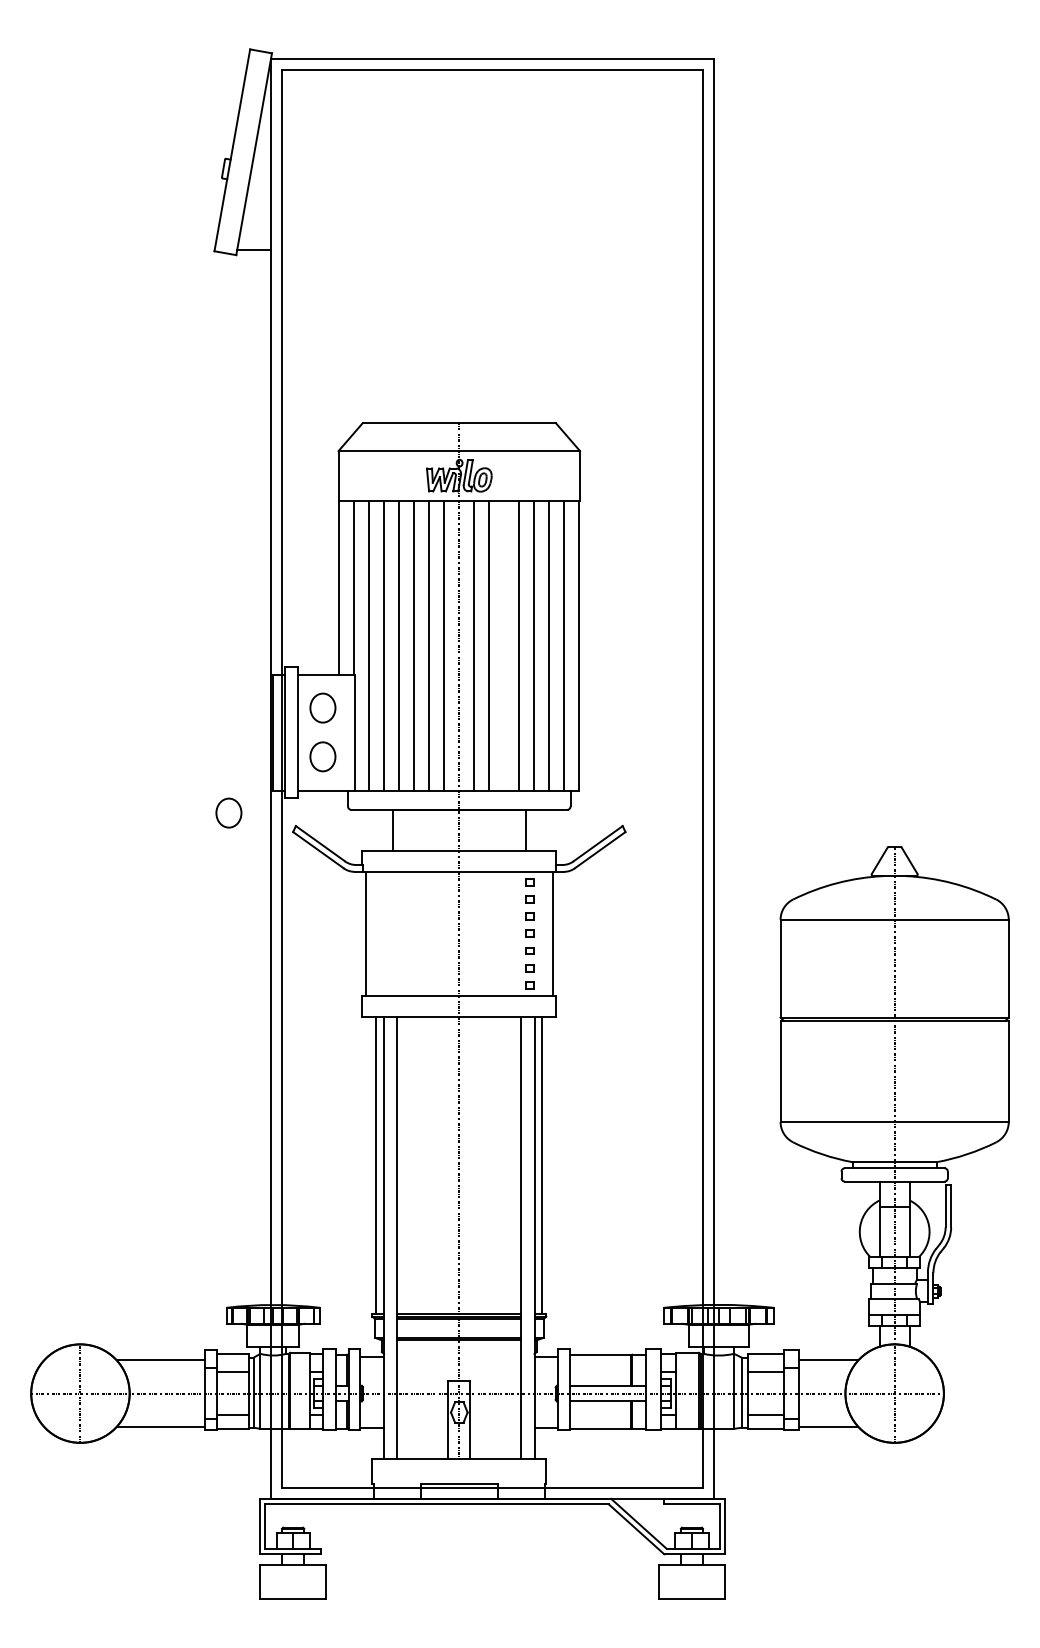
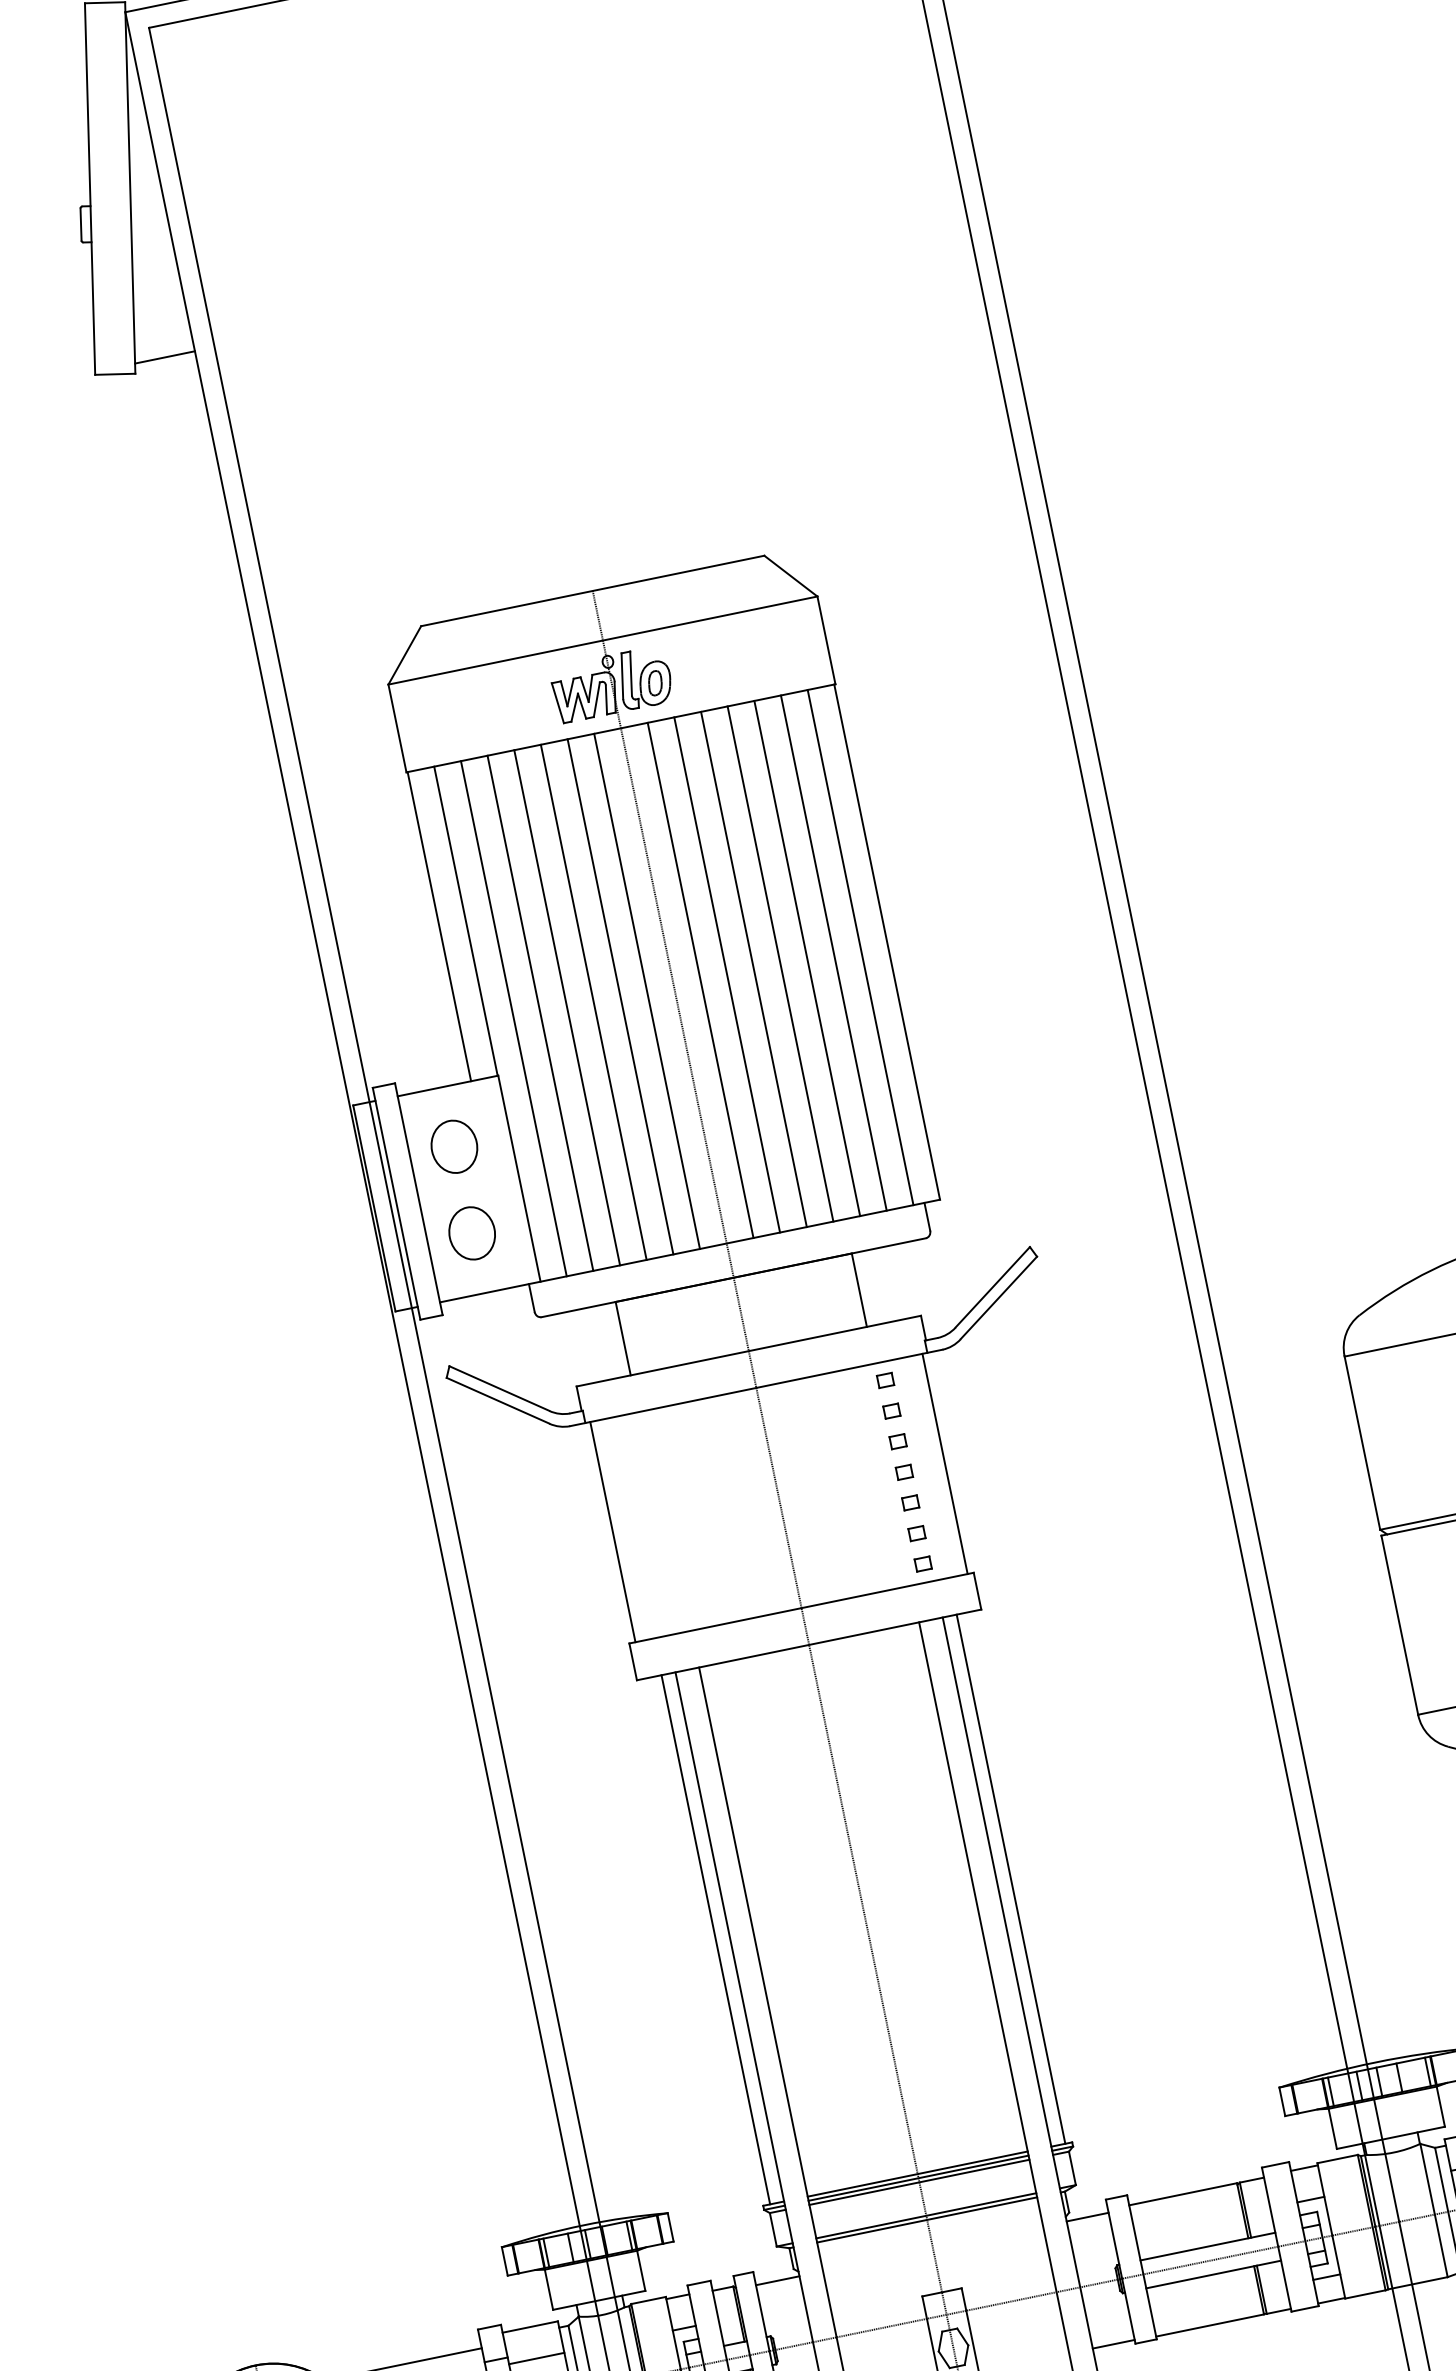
line: (504, 645) -> (754, 969), added
part: (228, 812) -> (324, 1366), removed

